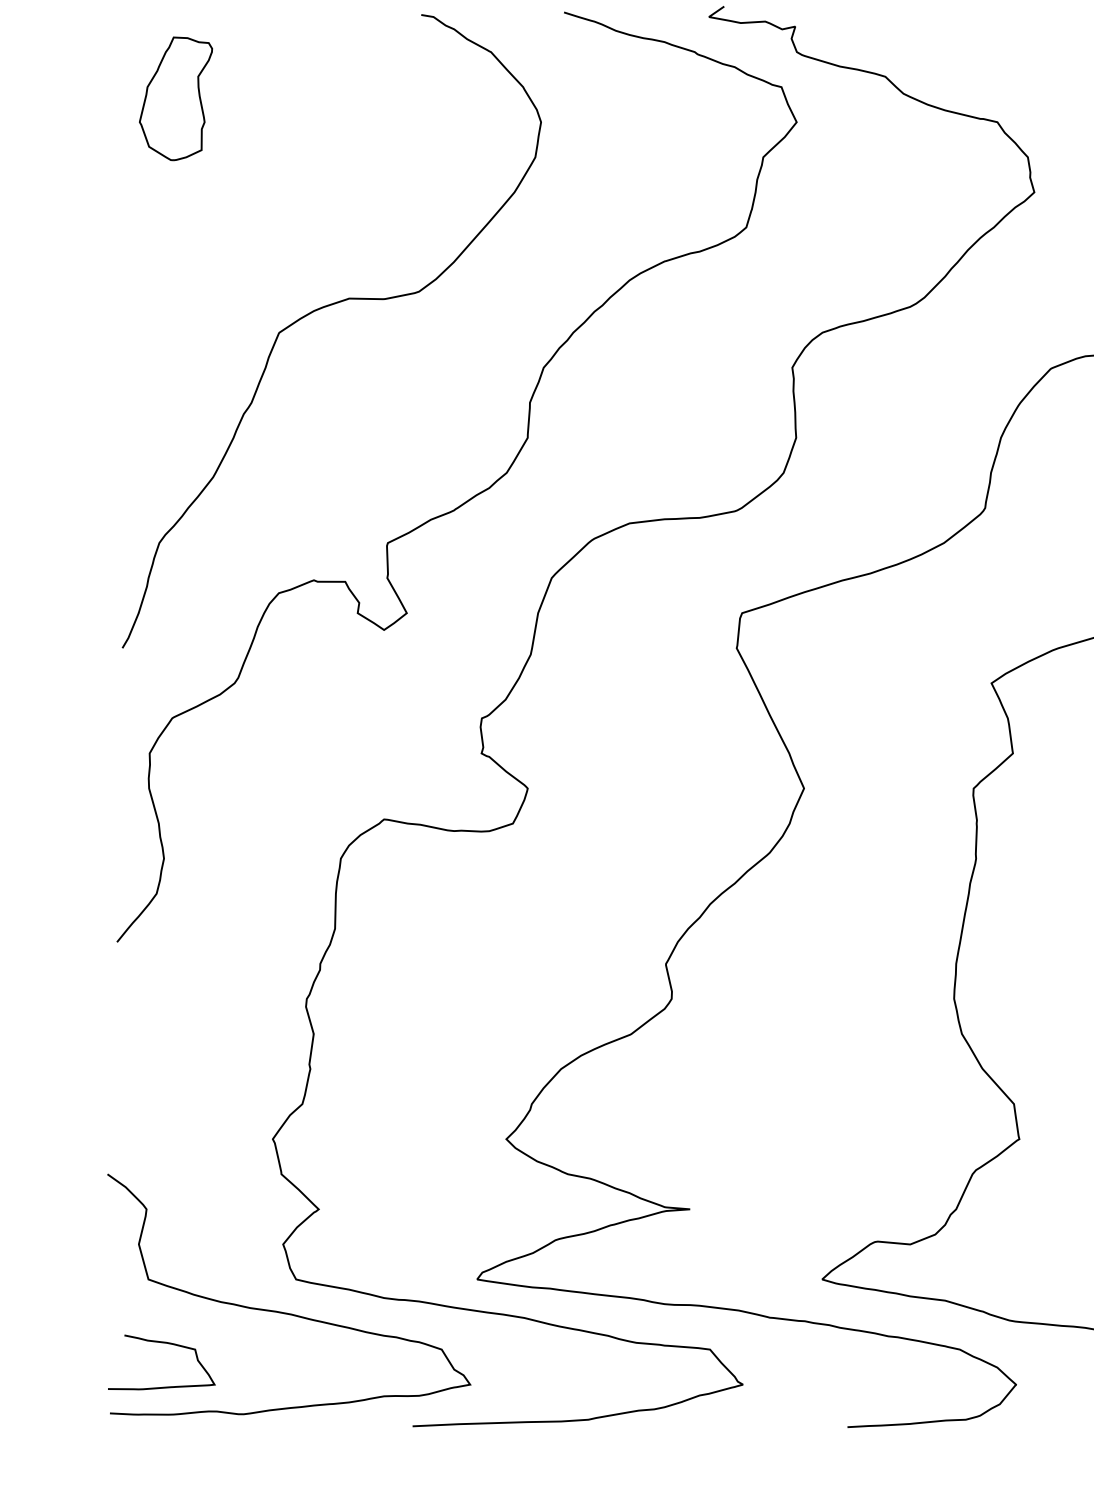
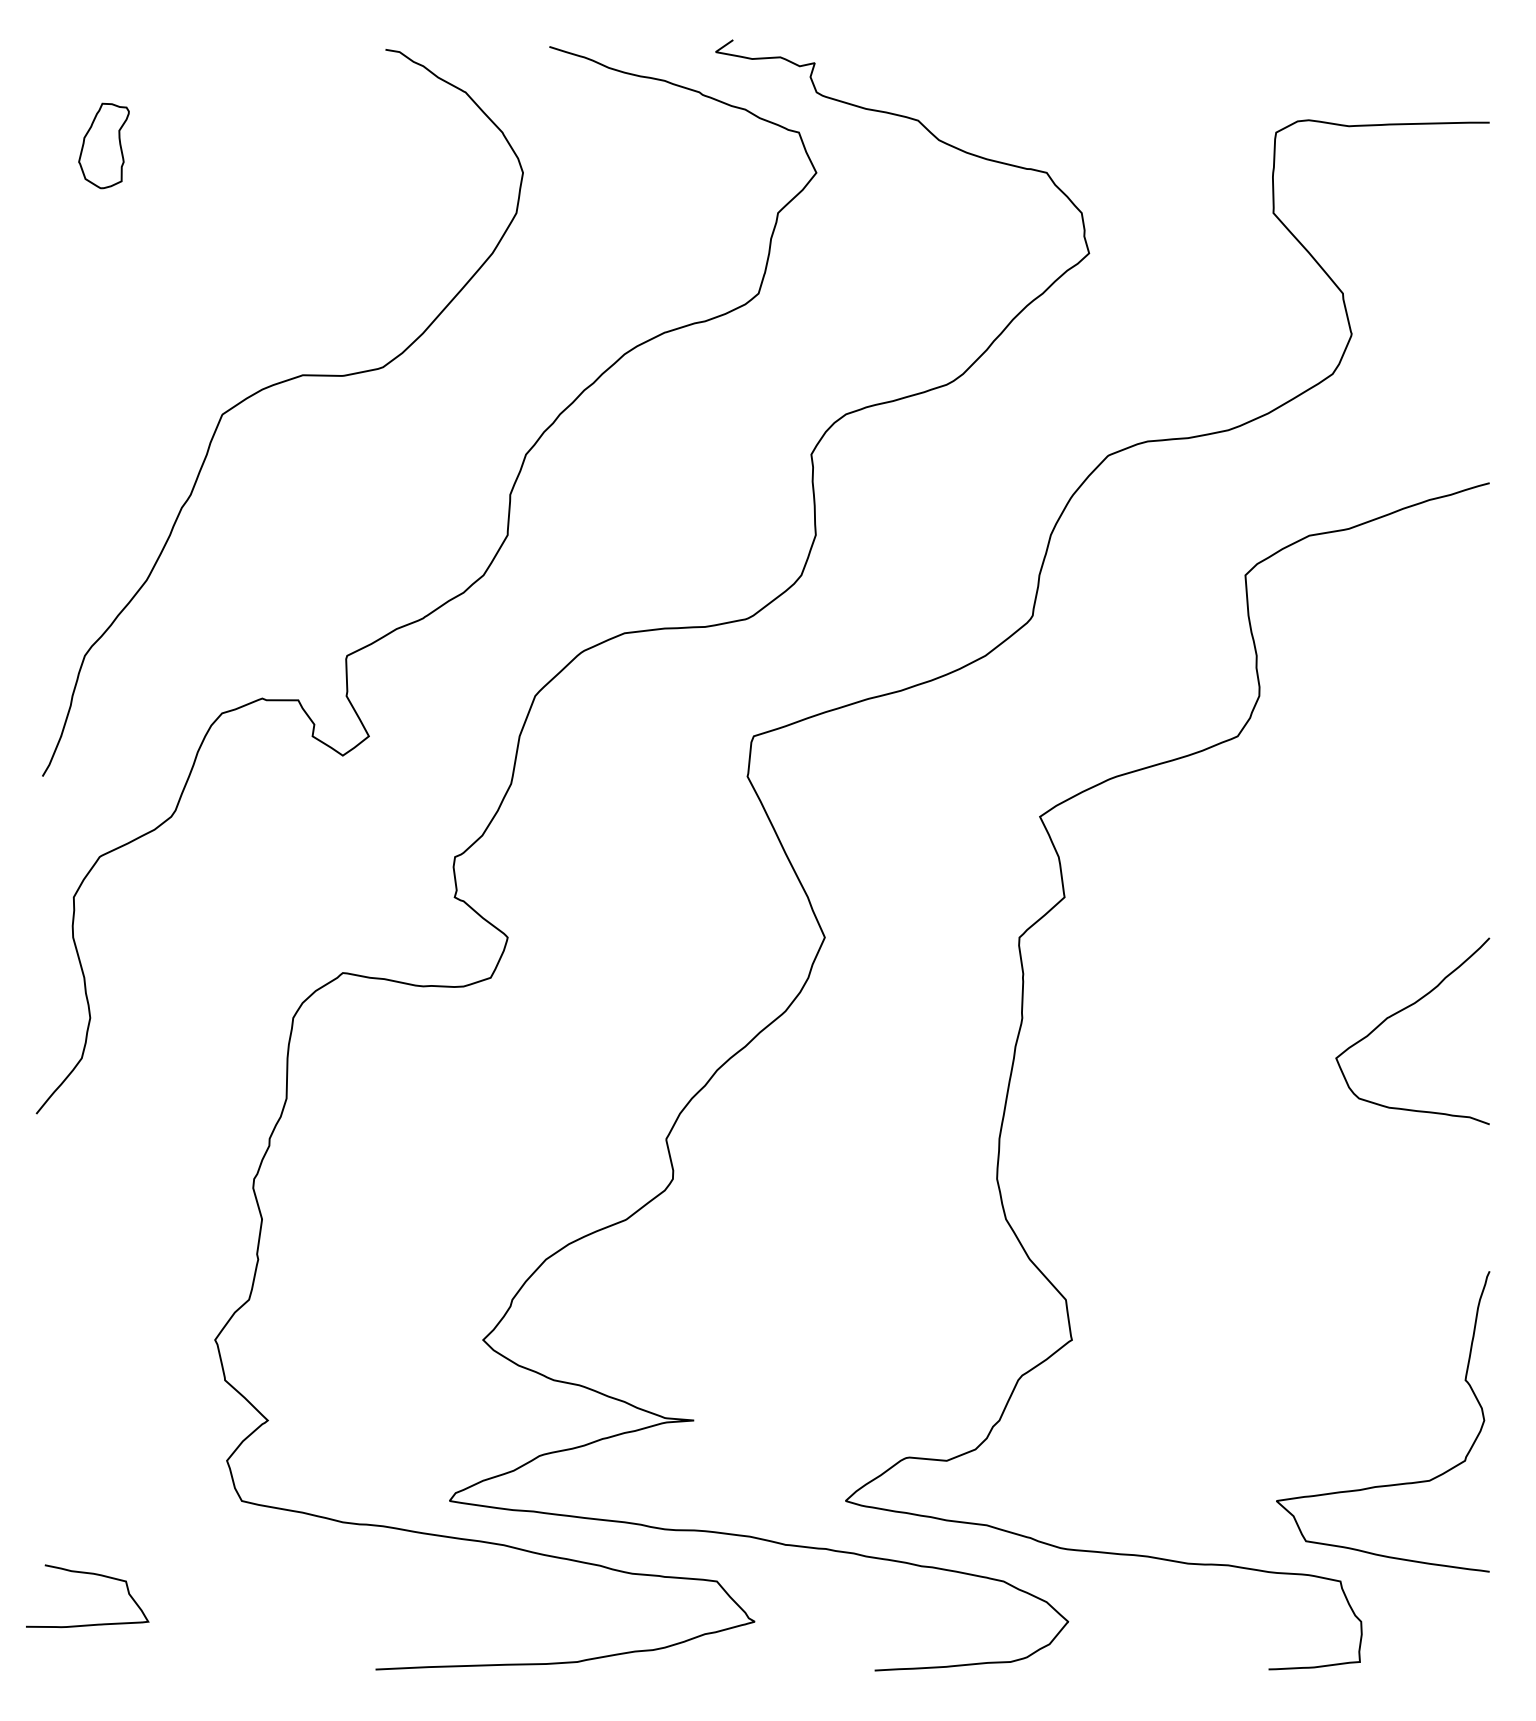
part: (175, 98) -> (103, 145), size x0.6
curve: (284, 1312) -> (228, 1538), removed

